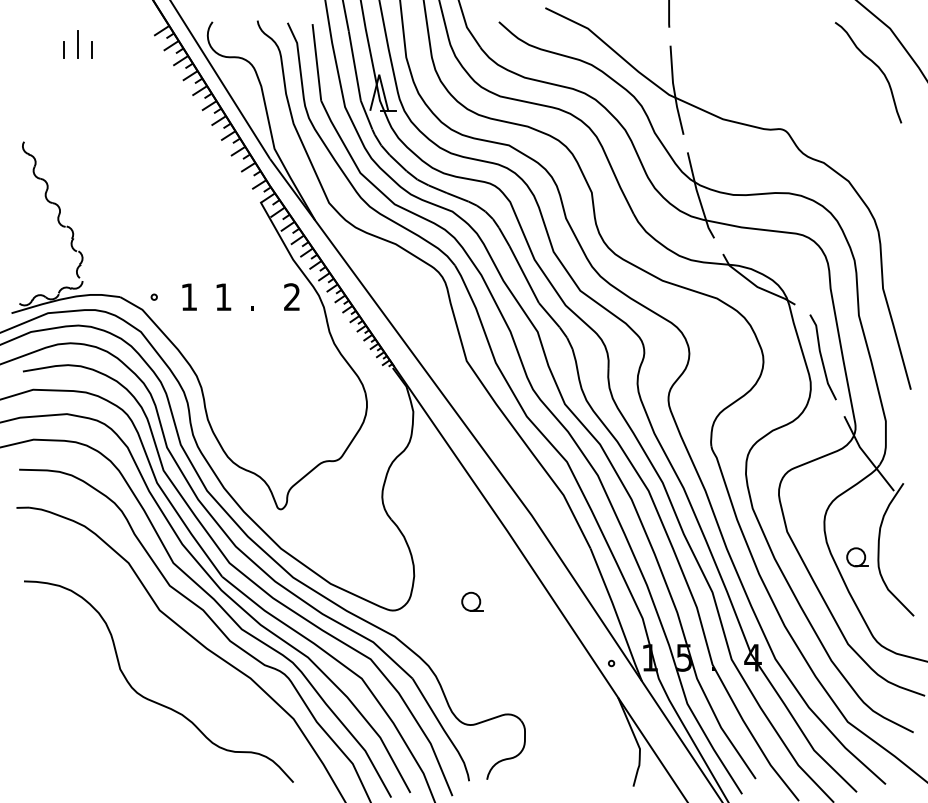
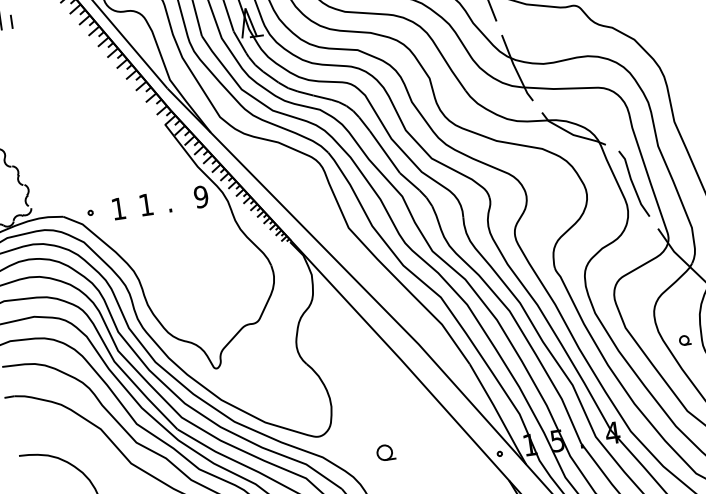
text: (291, 297) -> (200, 197), 2 -> 9
part: (857, 557) -> (684, 340), size x0.6
part: (472, 601) -> (385, 452), moved

